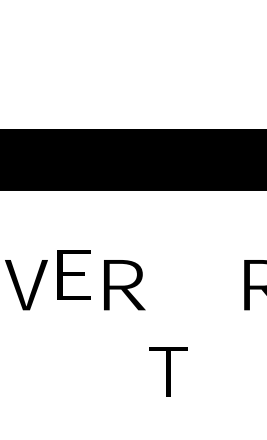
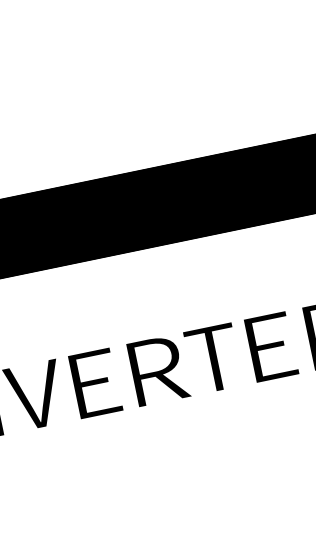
part: (73, 274) -> (94, 382), moved
fill: (214, 284) -> (271, 346), added
part: (168, 371) -> (213, 358), moved

